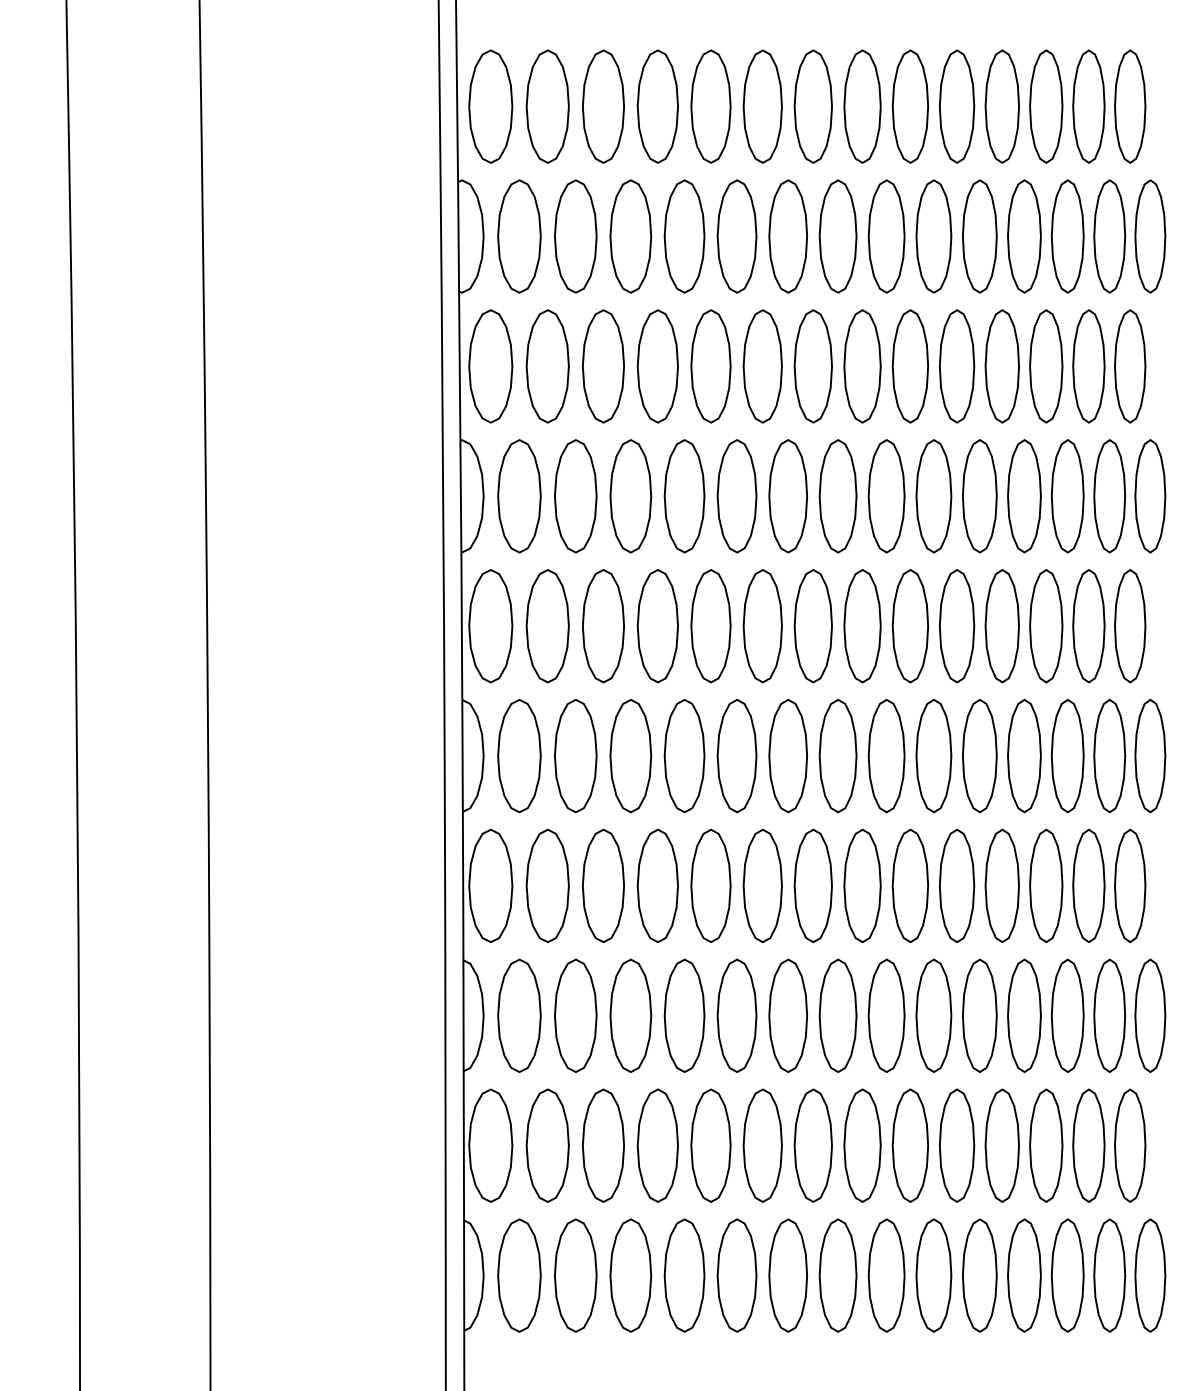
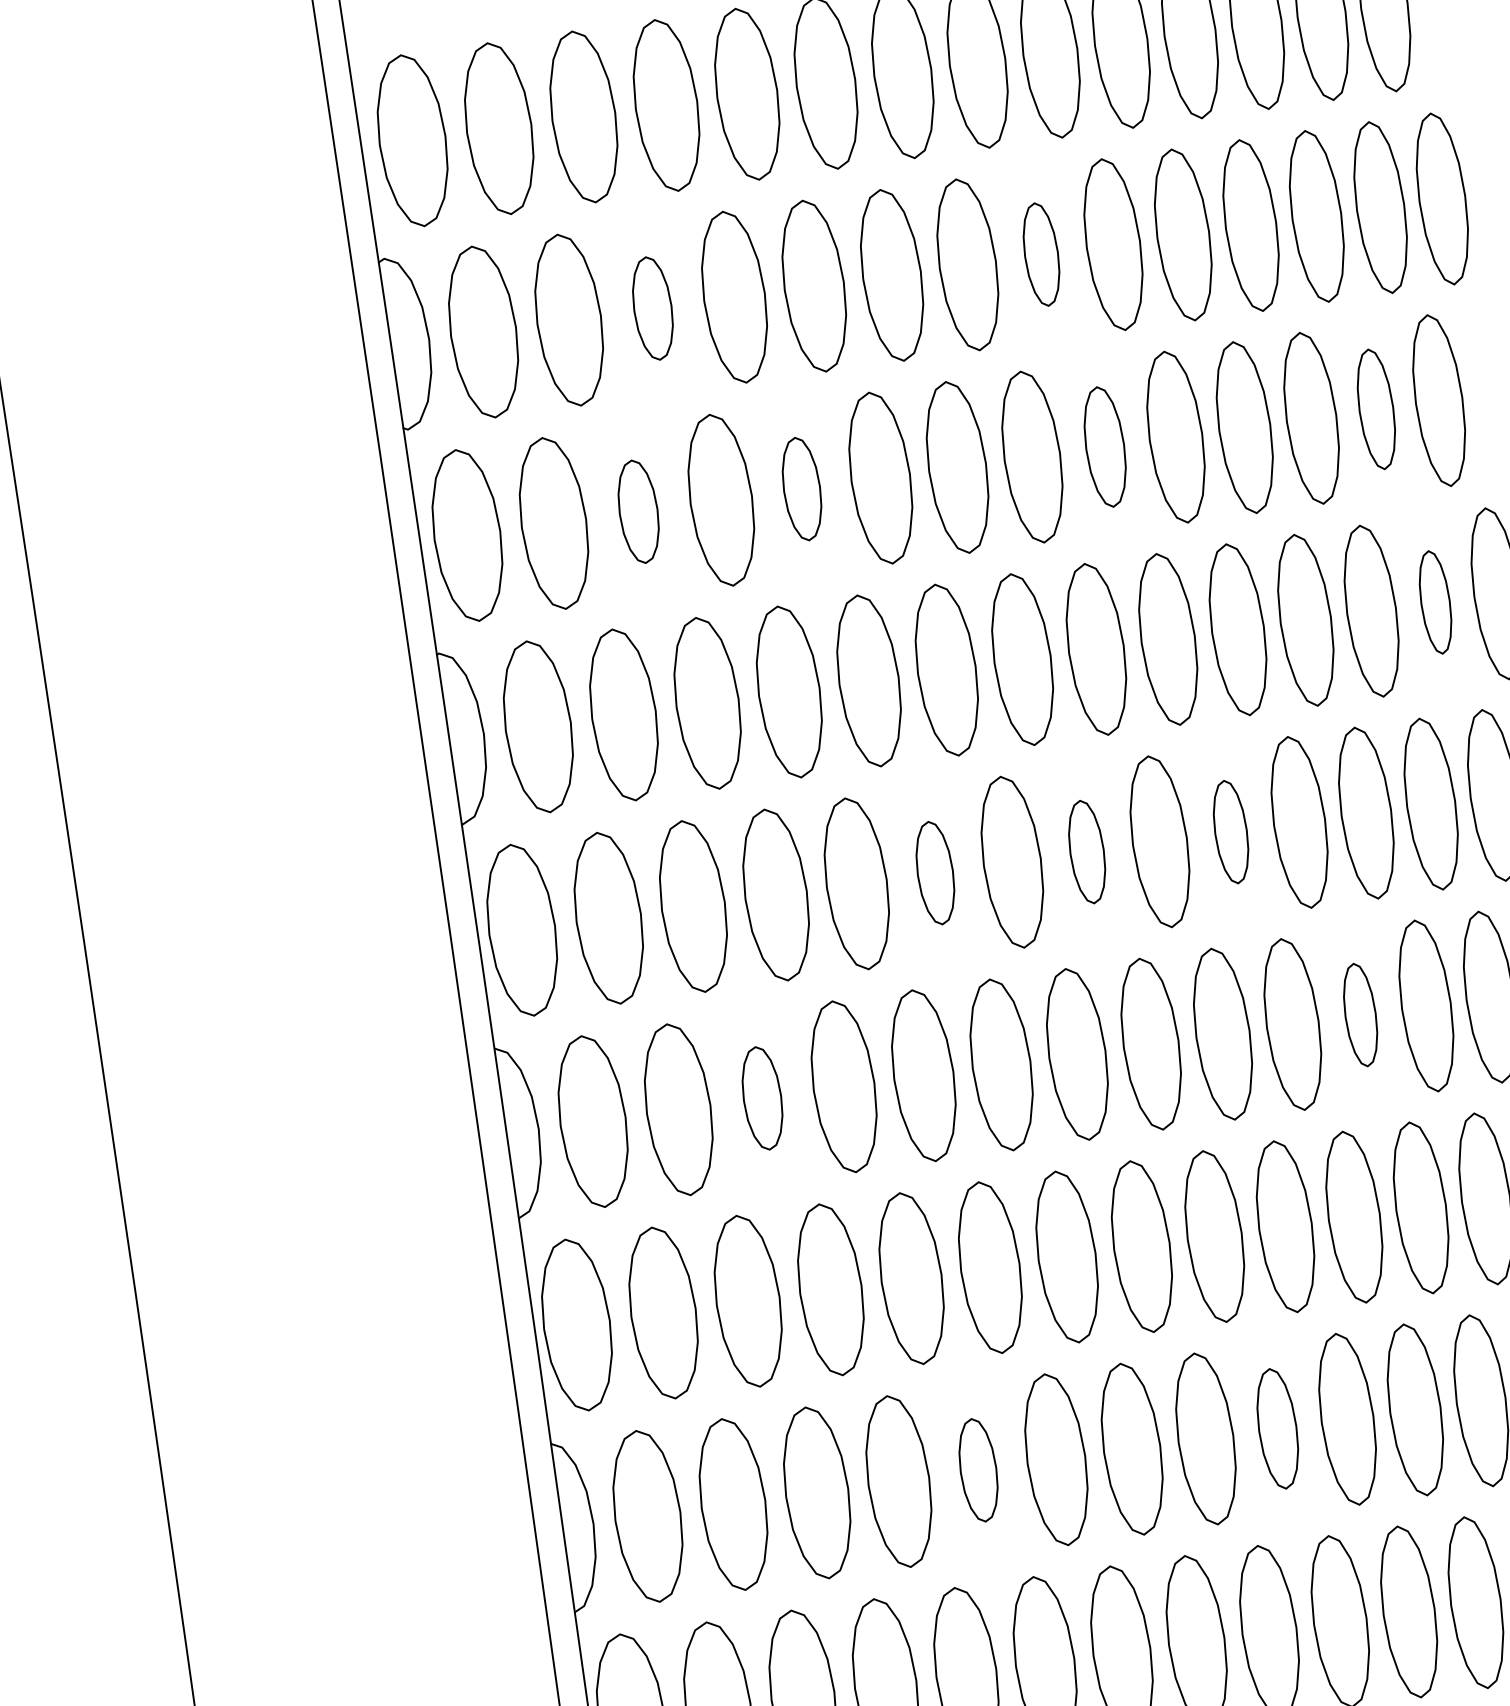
part: (630, 236) -> (652, 308), size x0.6
part: (886, 236) -> (1041, 254), size x0.6
part: (603, 366) -> (638, 511), size x0.6
part: (710, 366) -> (801, 489), size x0.6
part: (910, 366) -> (1105, 447), size x0.7
part: (1088, 366) -> (1375, 409), size x0.7
part: (1109, 496) -> (1435, 602), size x0.6
part: (762, 626) -> (935, 873), size x0.6
part: (862, 626) -> (1087, 852), size x0.6
part: (957, 626) -> (1231, 832), size x0.6
part: (1024, 755) -> (1360, 1014), size x0.6
part: (630, 756) -> (761, 1098), size x0.6
part: (736, 1015) -> (977, 1470), size x0.6
part: (933, 1015) -> (1277, 1428), size x0.7

